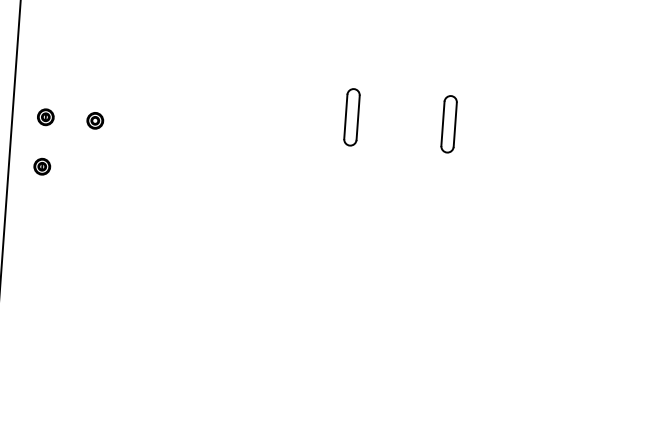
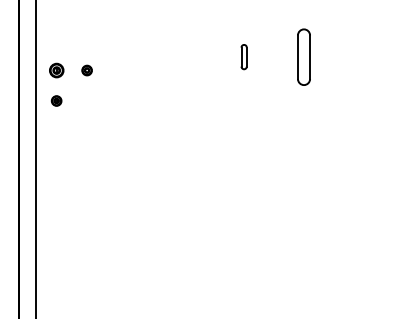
part: (350, 116) -> (243, 56), size x0.7
part: (45, 117) -> (56, 70), size x1.4
part: (448, 123) -> (303, 56), size x1.6

